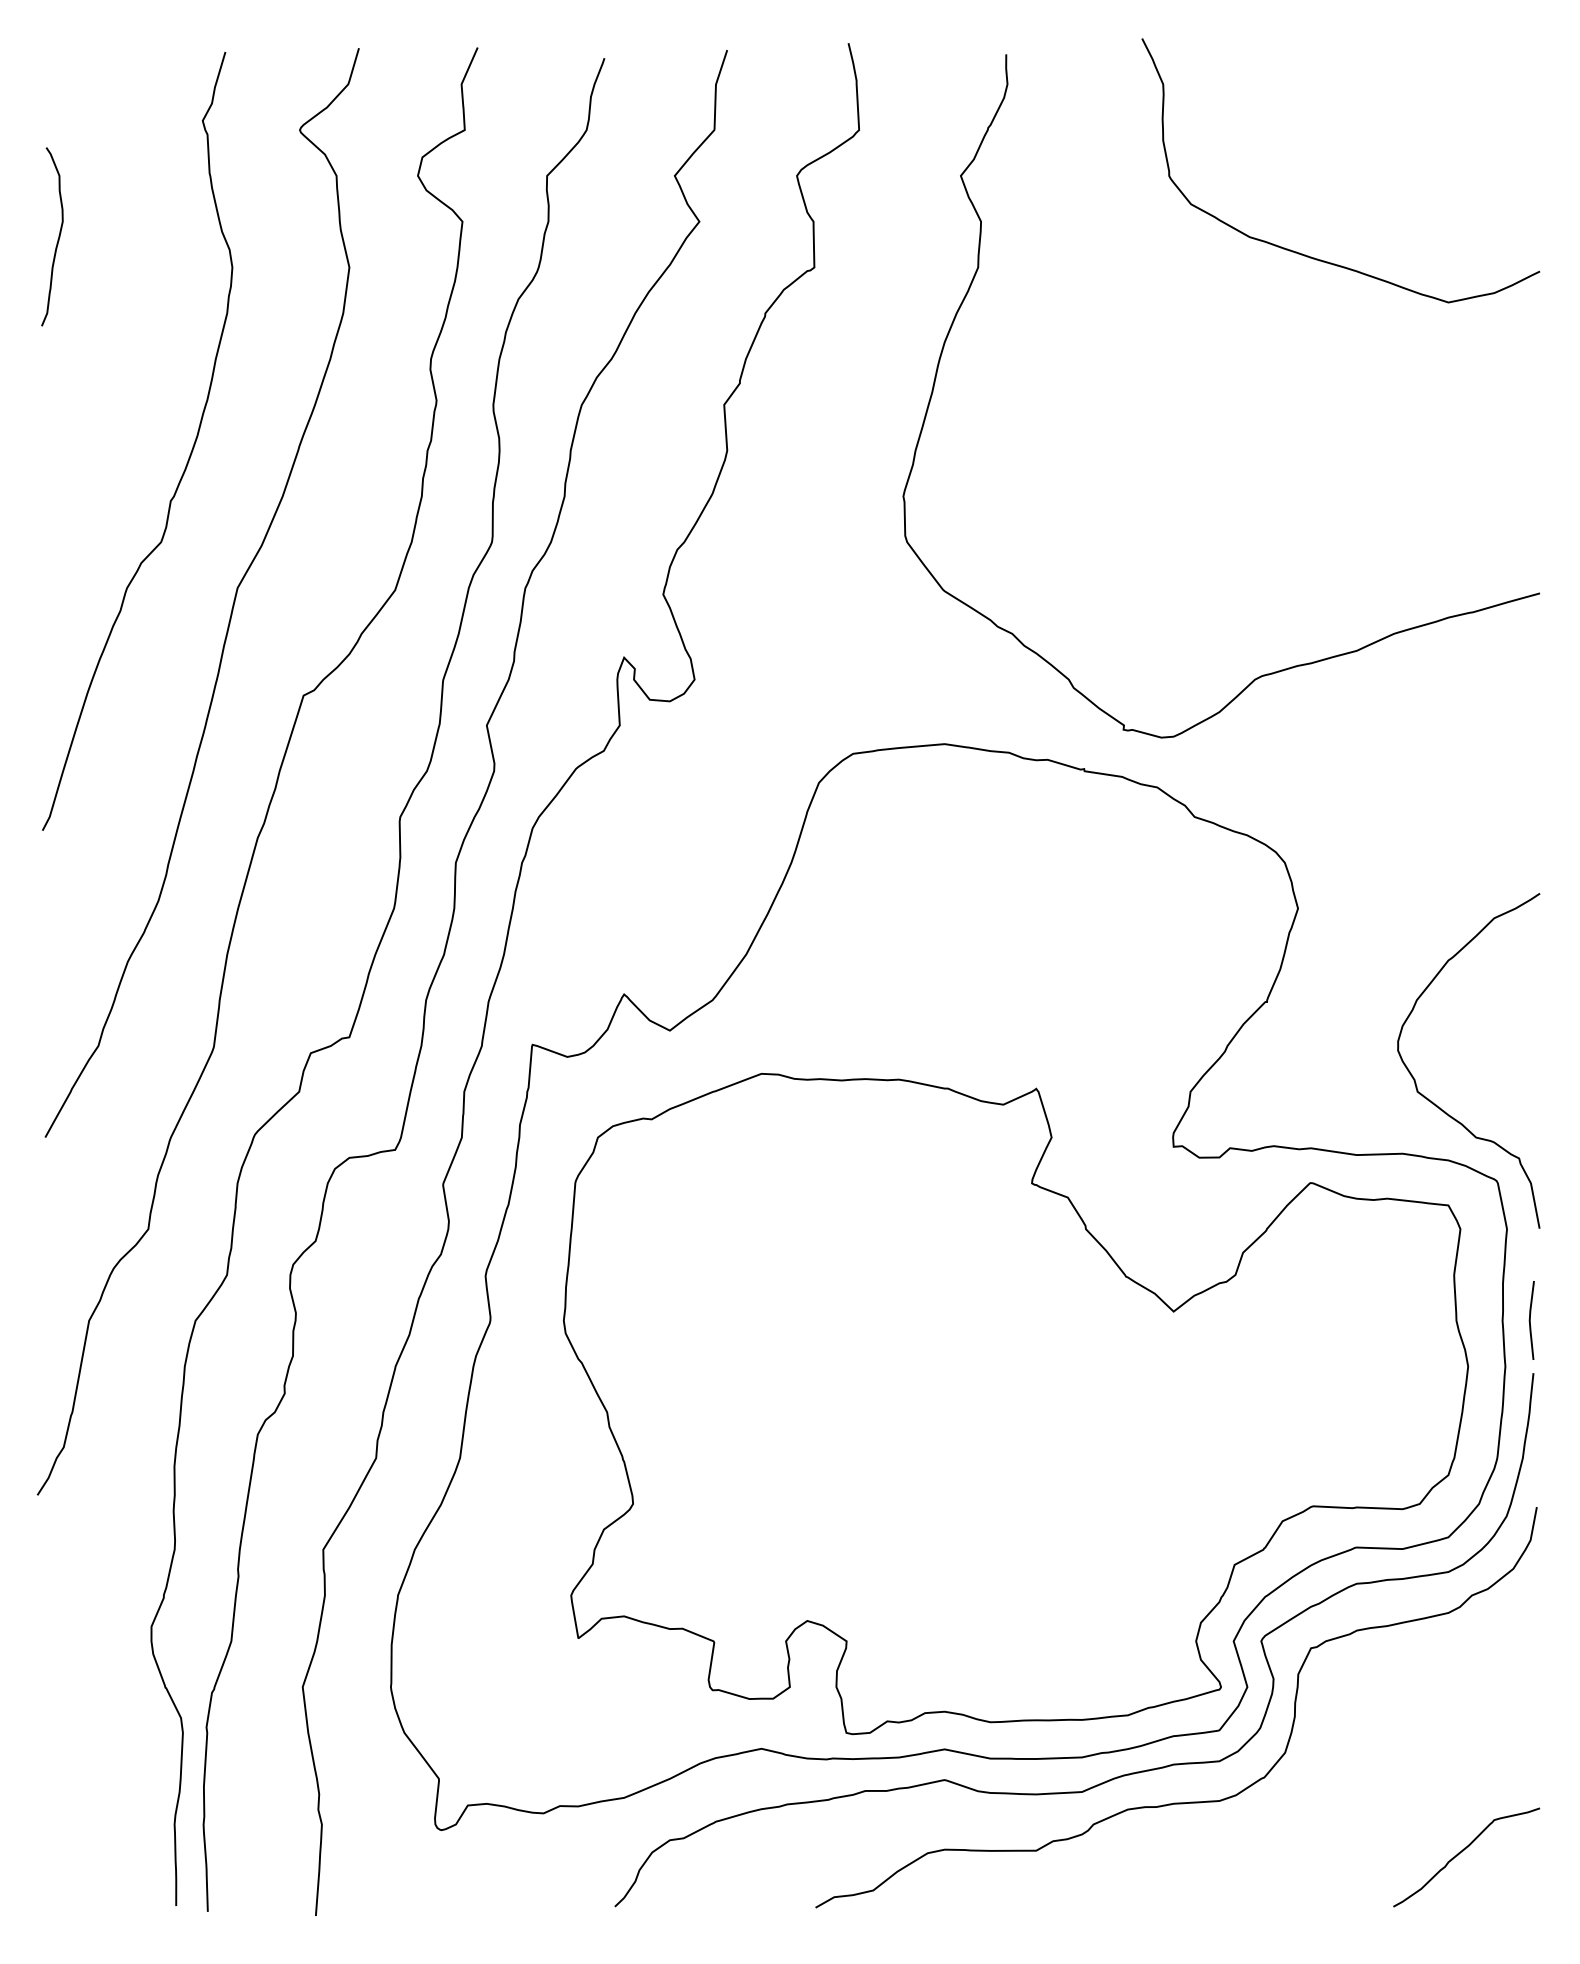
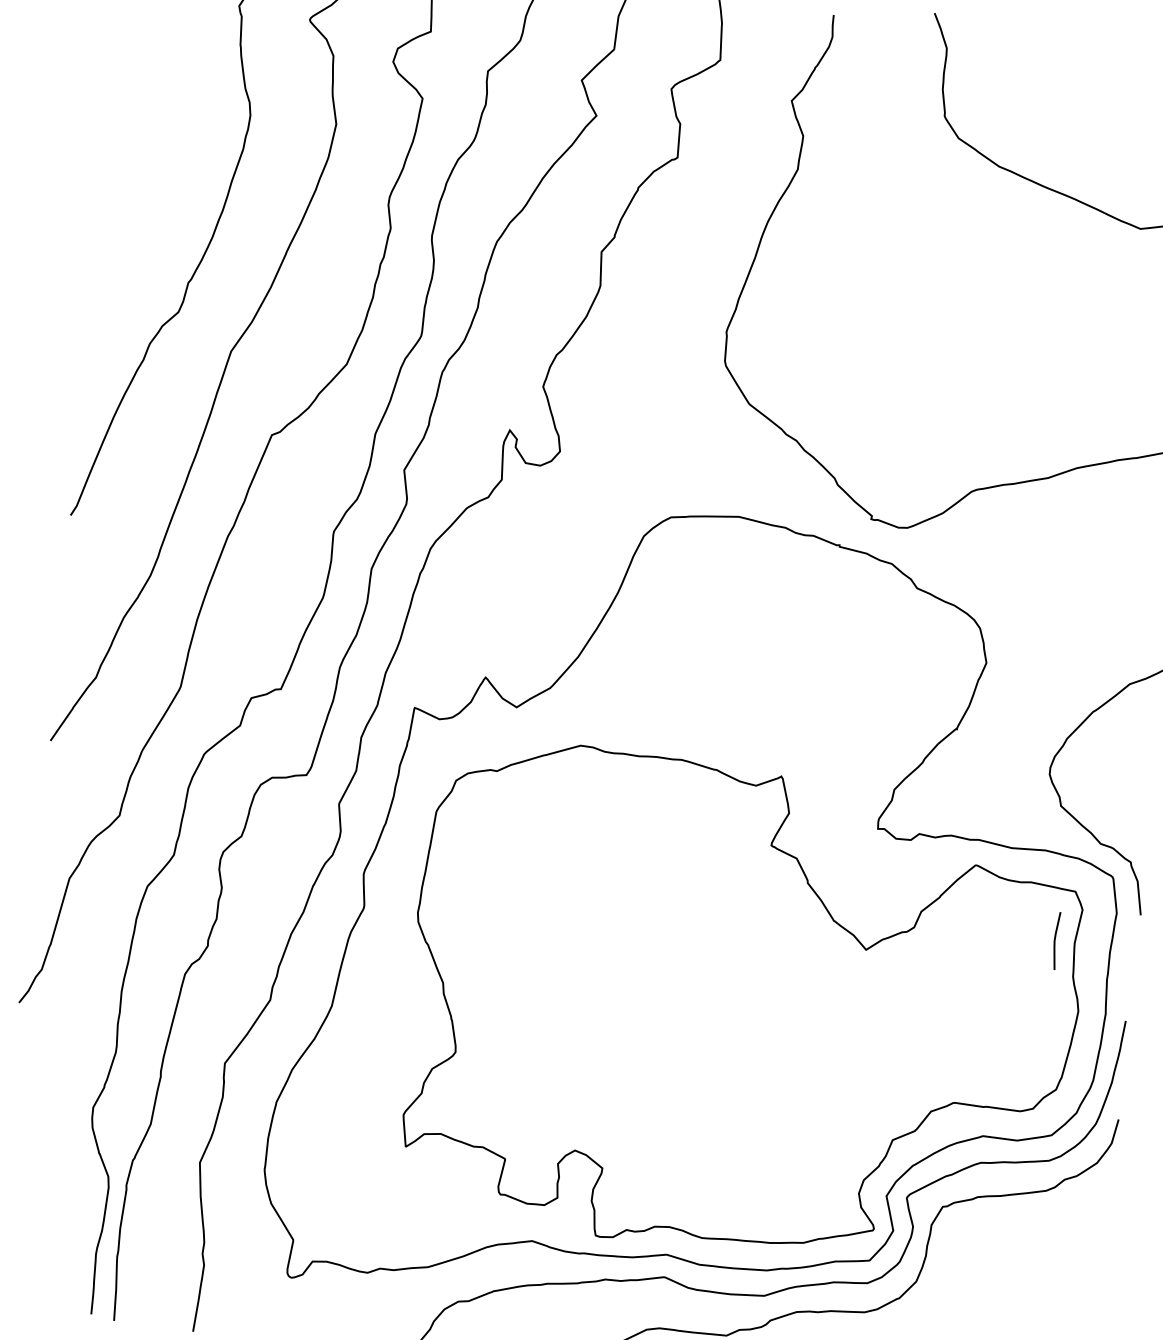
curve: (57, 239) -> (124, 82), removed
line: (1530, 1320) -> (1055, 940), moved

